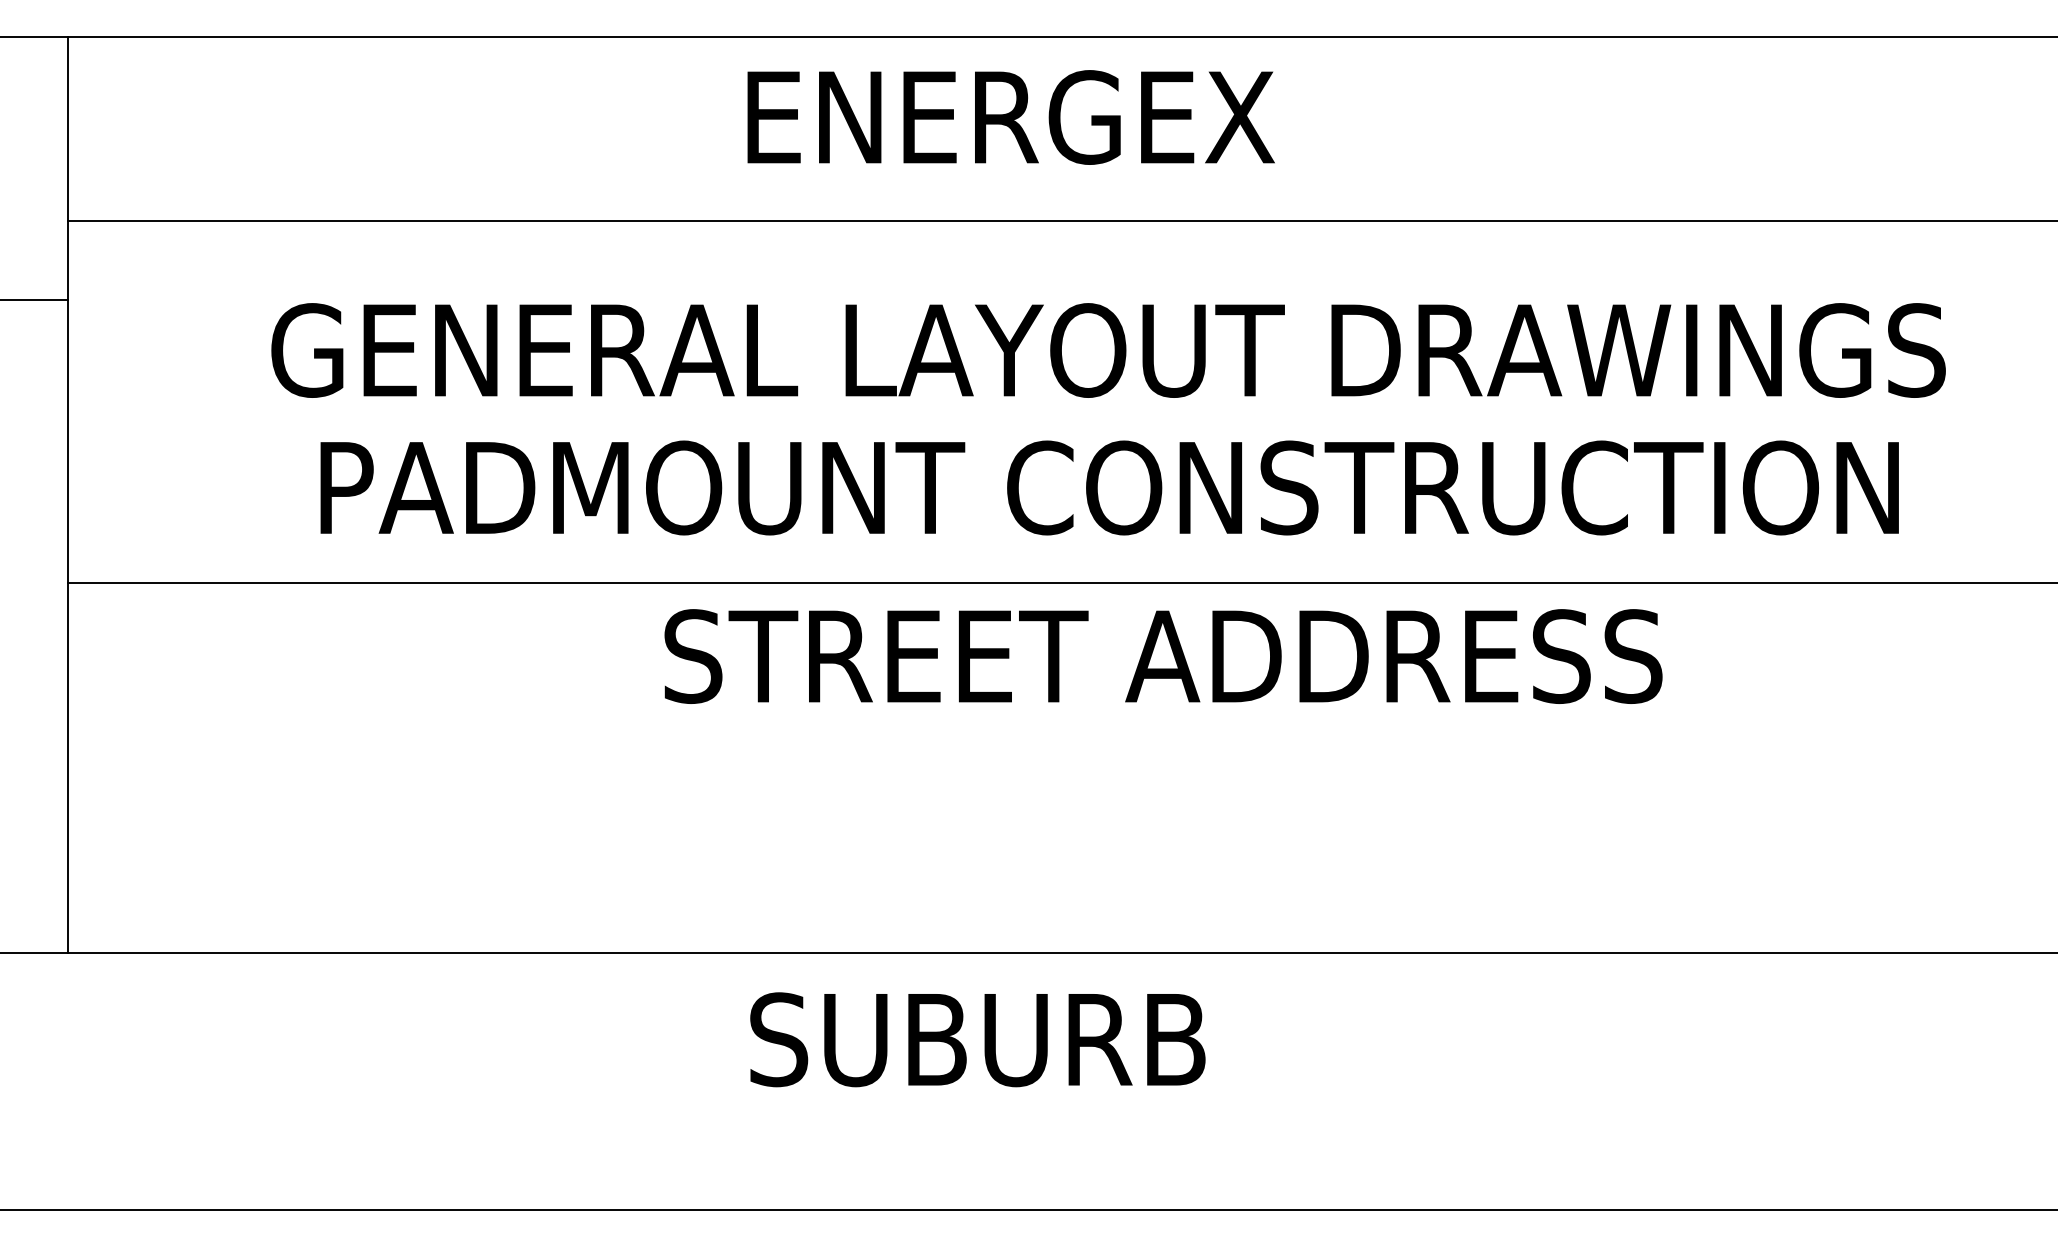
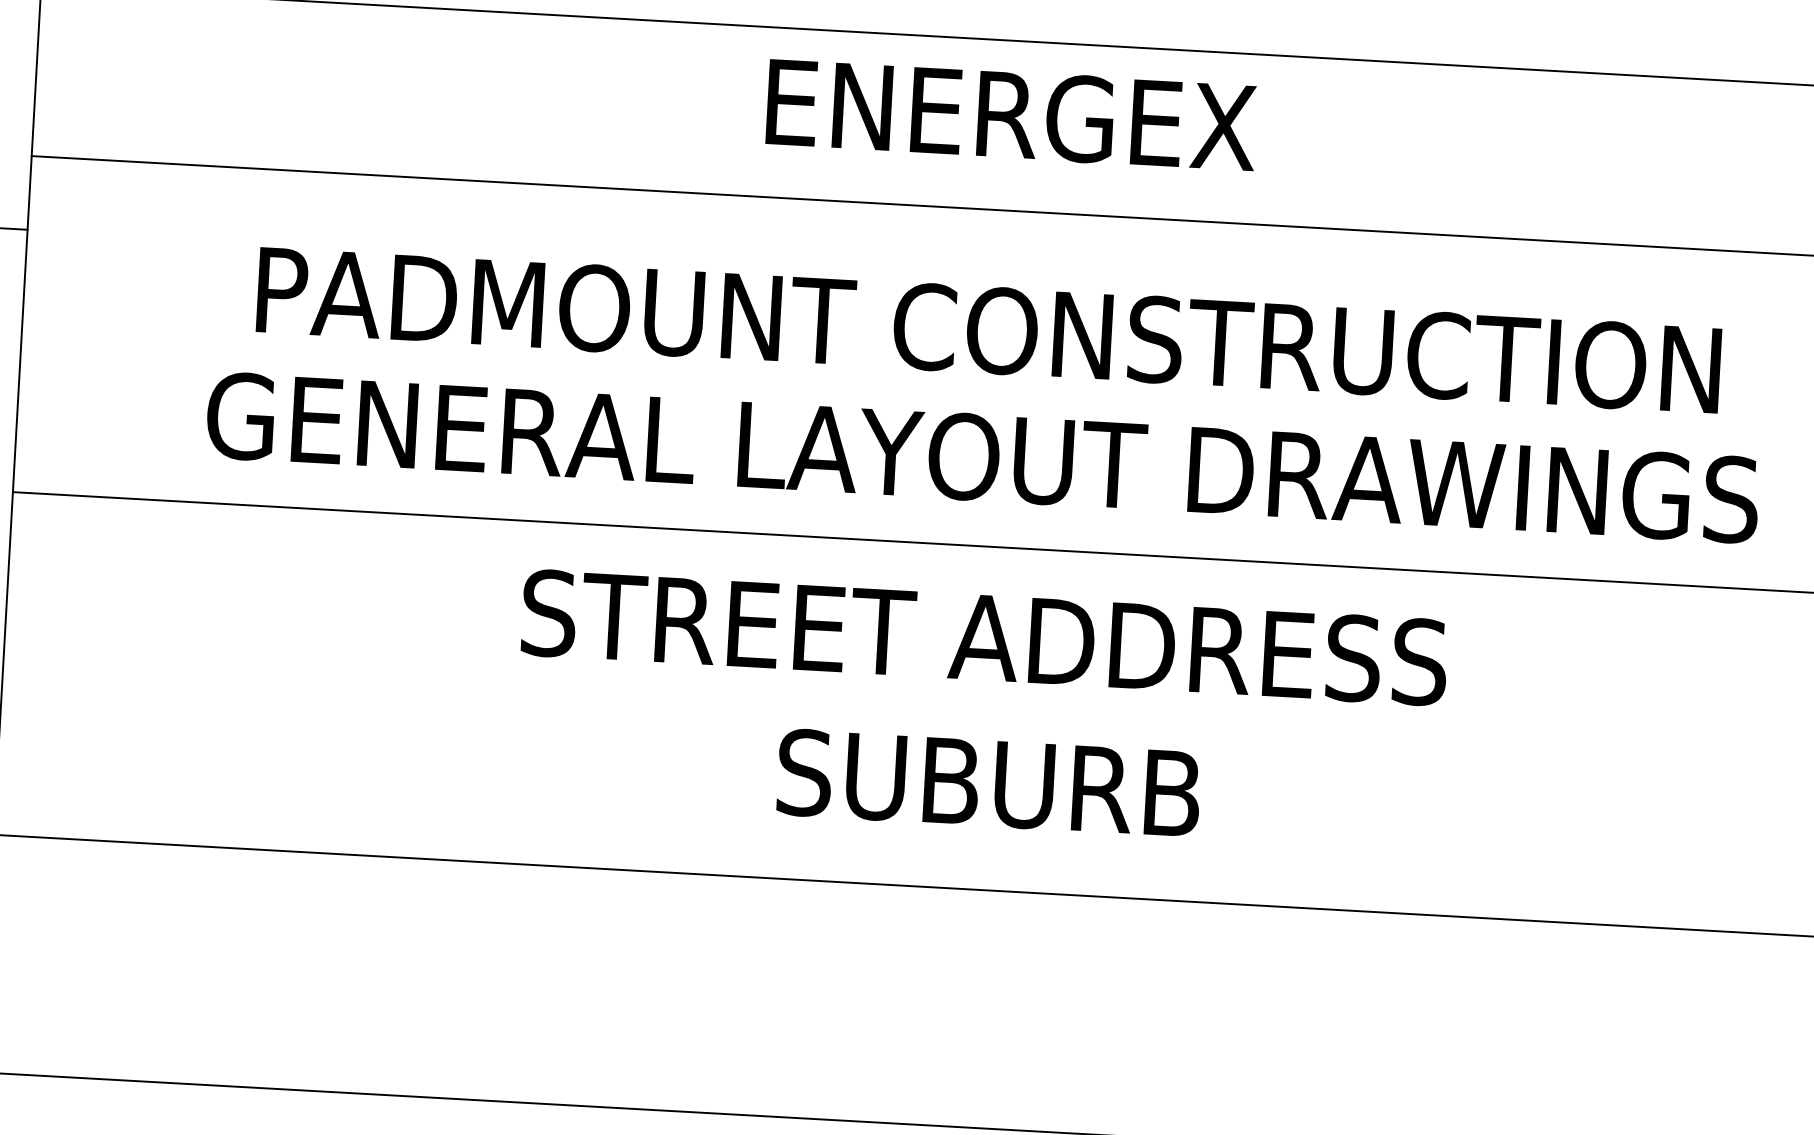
text: (1010, 117) -> (1011, 115), moved
text: (1108, 350) -> (988, 330), GENERAL LAYOUT DRAWINGS -> PADMOUNT CONSTRUCTION
text: (1109, 487) -> (982, 457), PADMOUNT CONSTRUCTION -> GENERAL LAYOUT DRAWINGS
text: (1163, 656) -> (984, 637), moved
text: (977, 1039) -> (988, 782), moved

